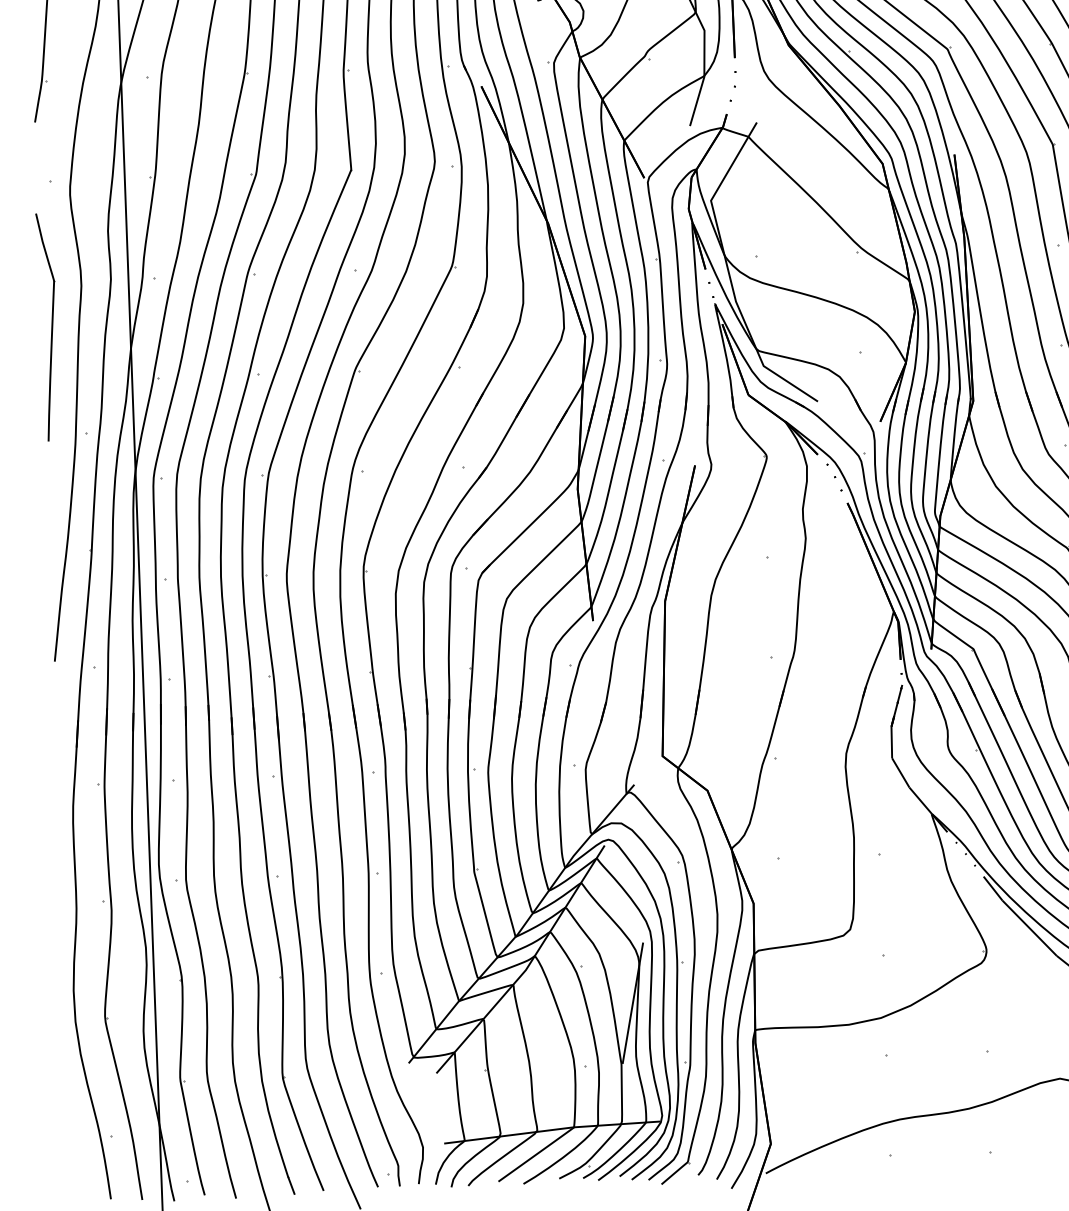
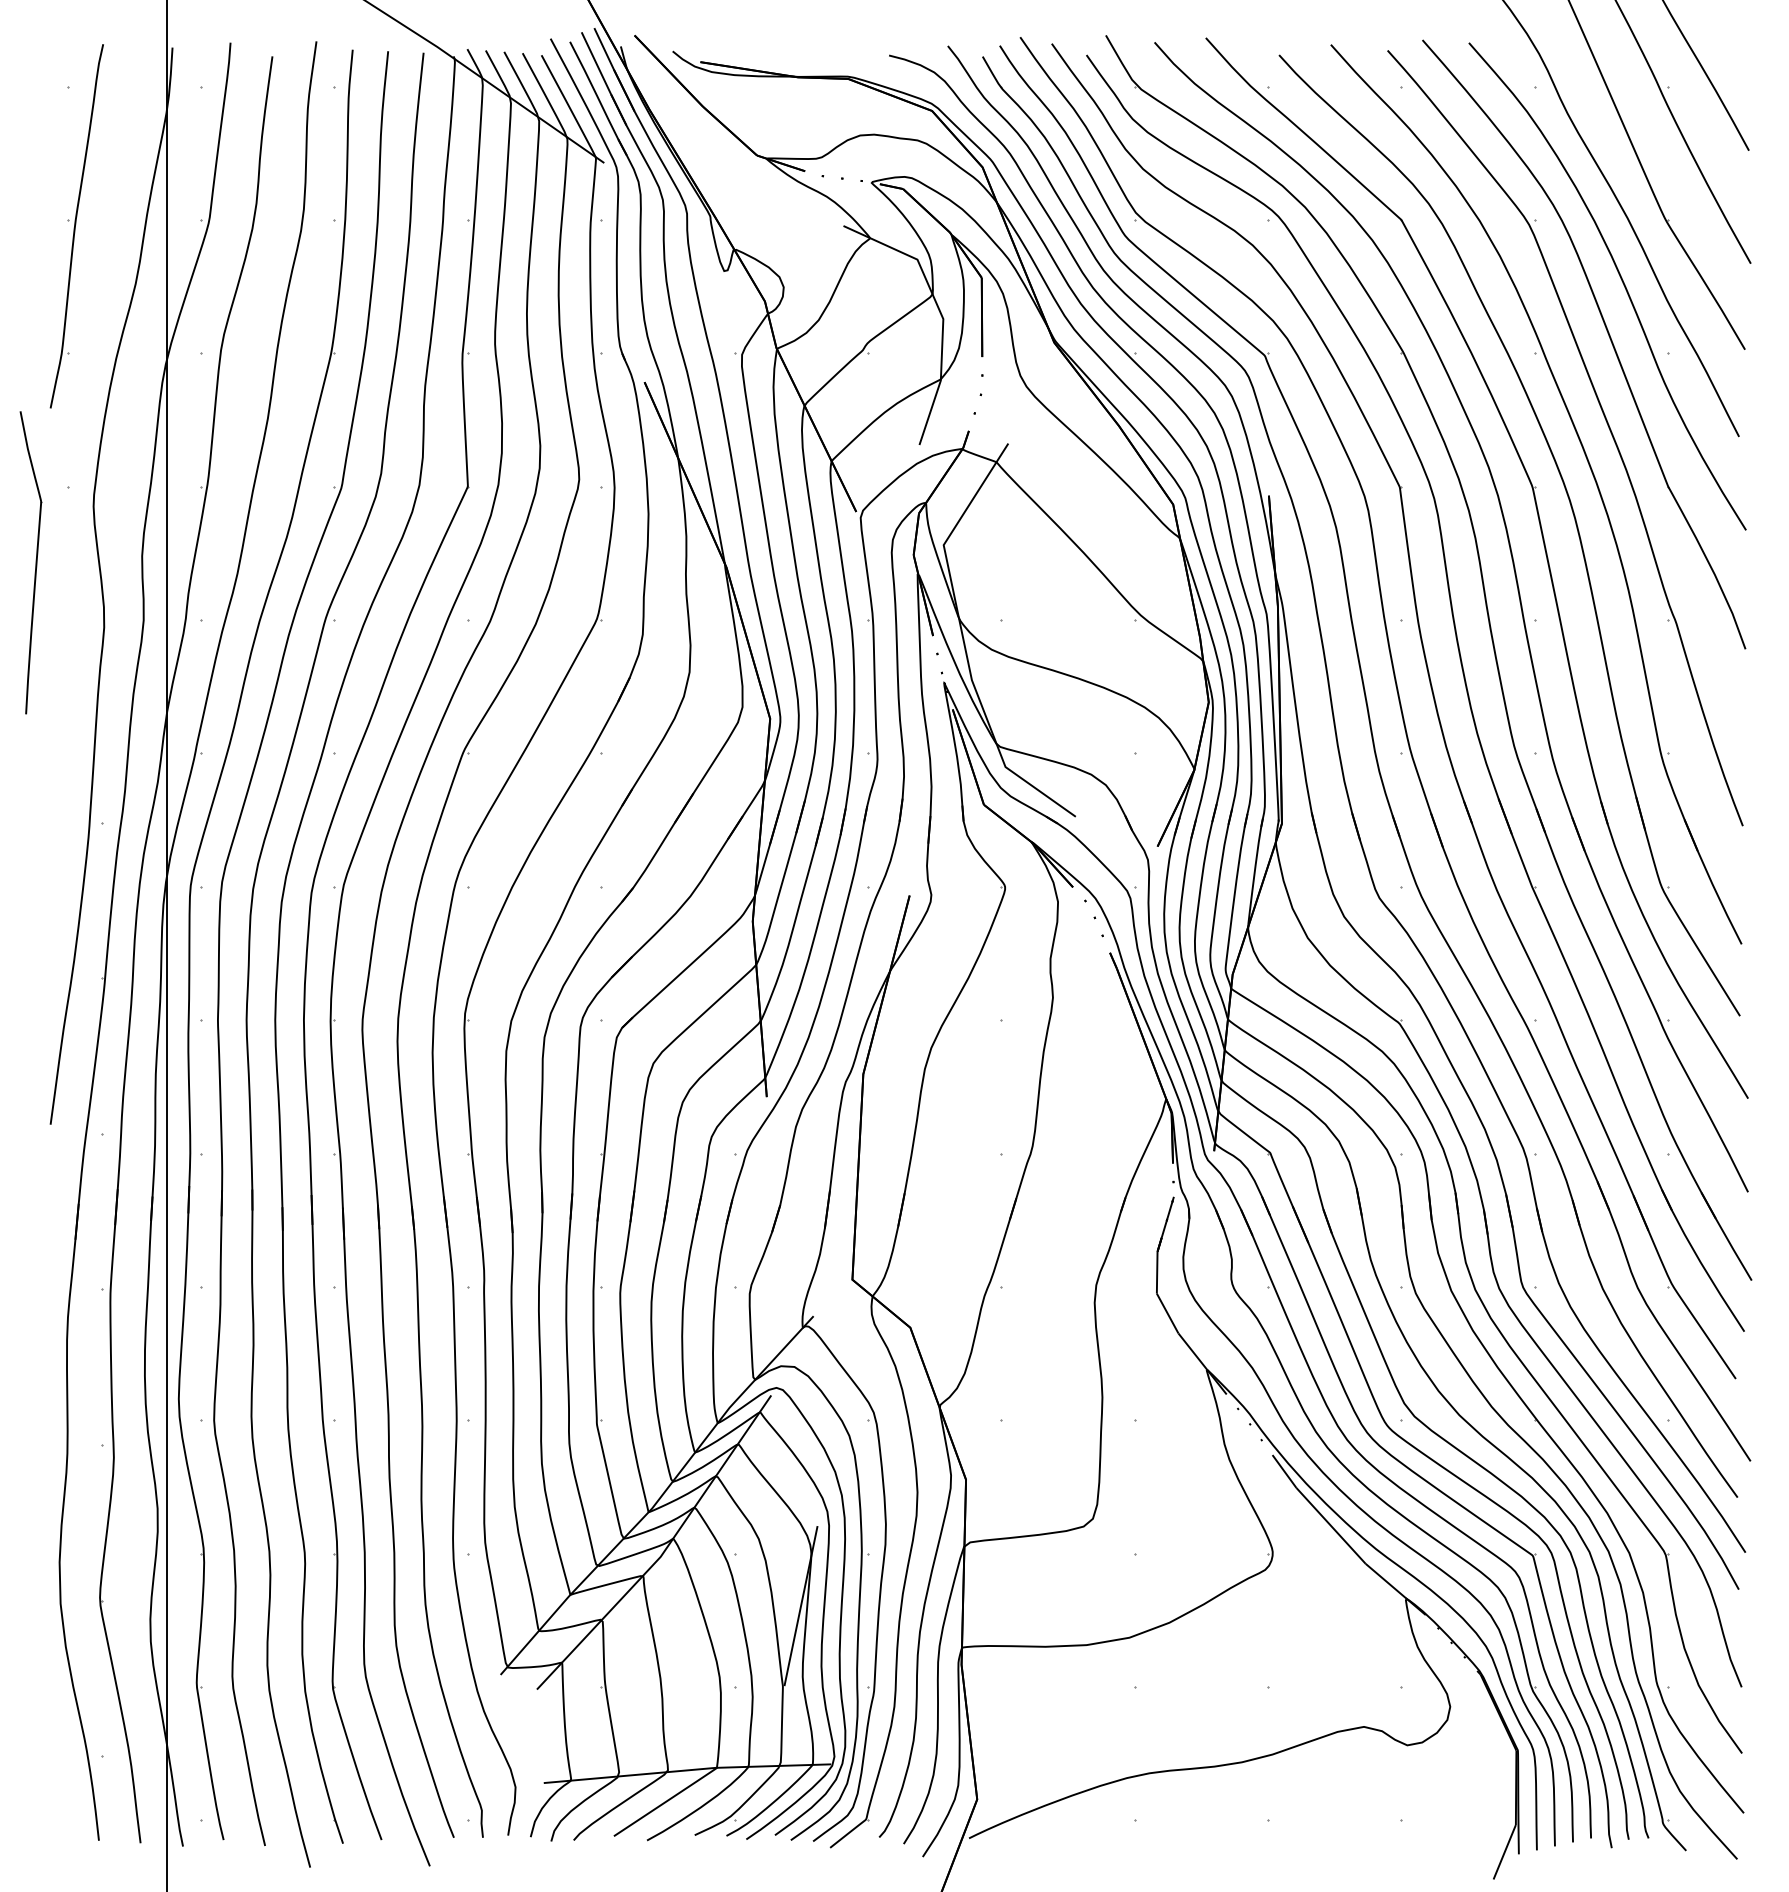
part: (47, 327) -> (30, 562), moved

